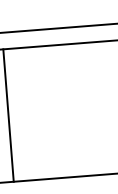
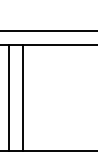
line: (25, 114) -> (22, 97), added

